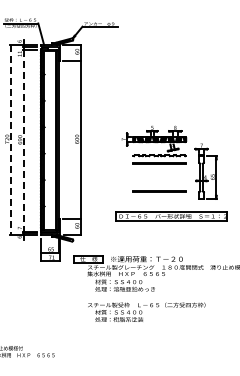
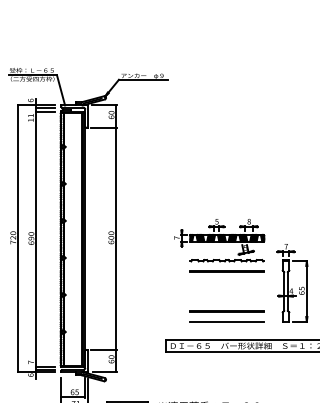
line: (10, 140) -> (17, 239), dashed -> solid
line: (23, 141) -> (36, 240), dashed -> solid
line: (159, 199) -> (227, 322), added

